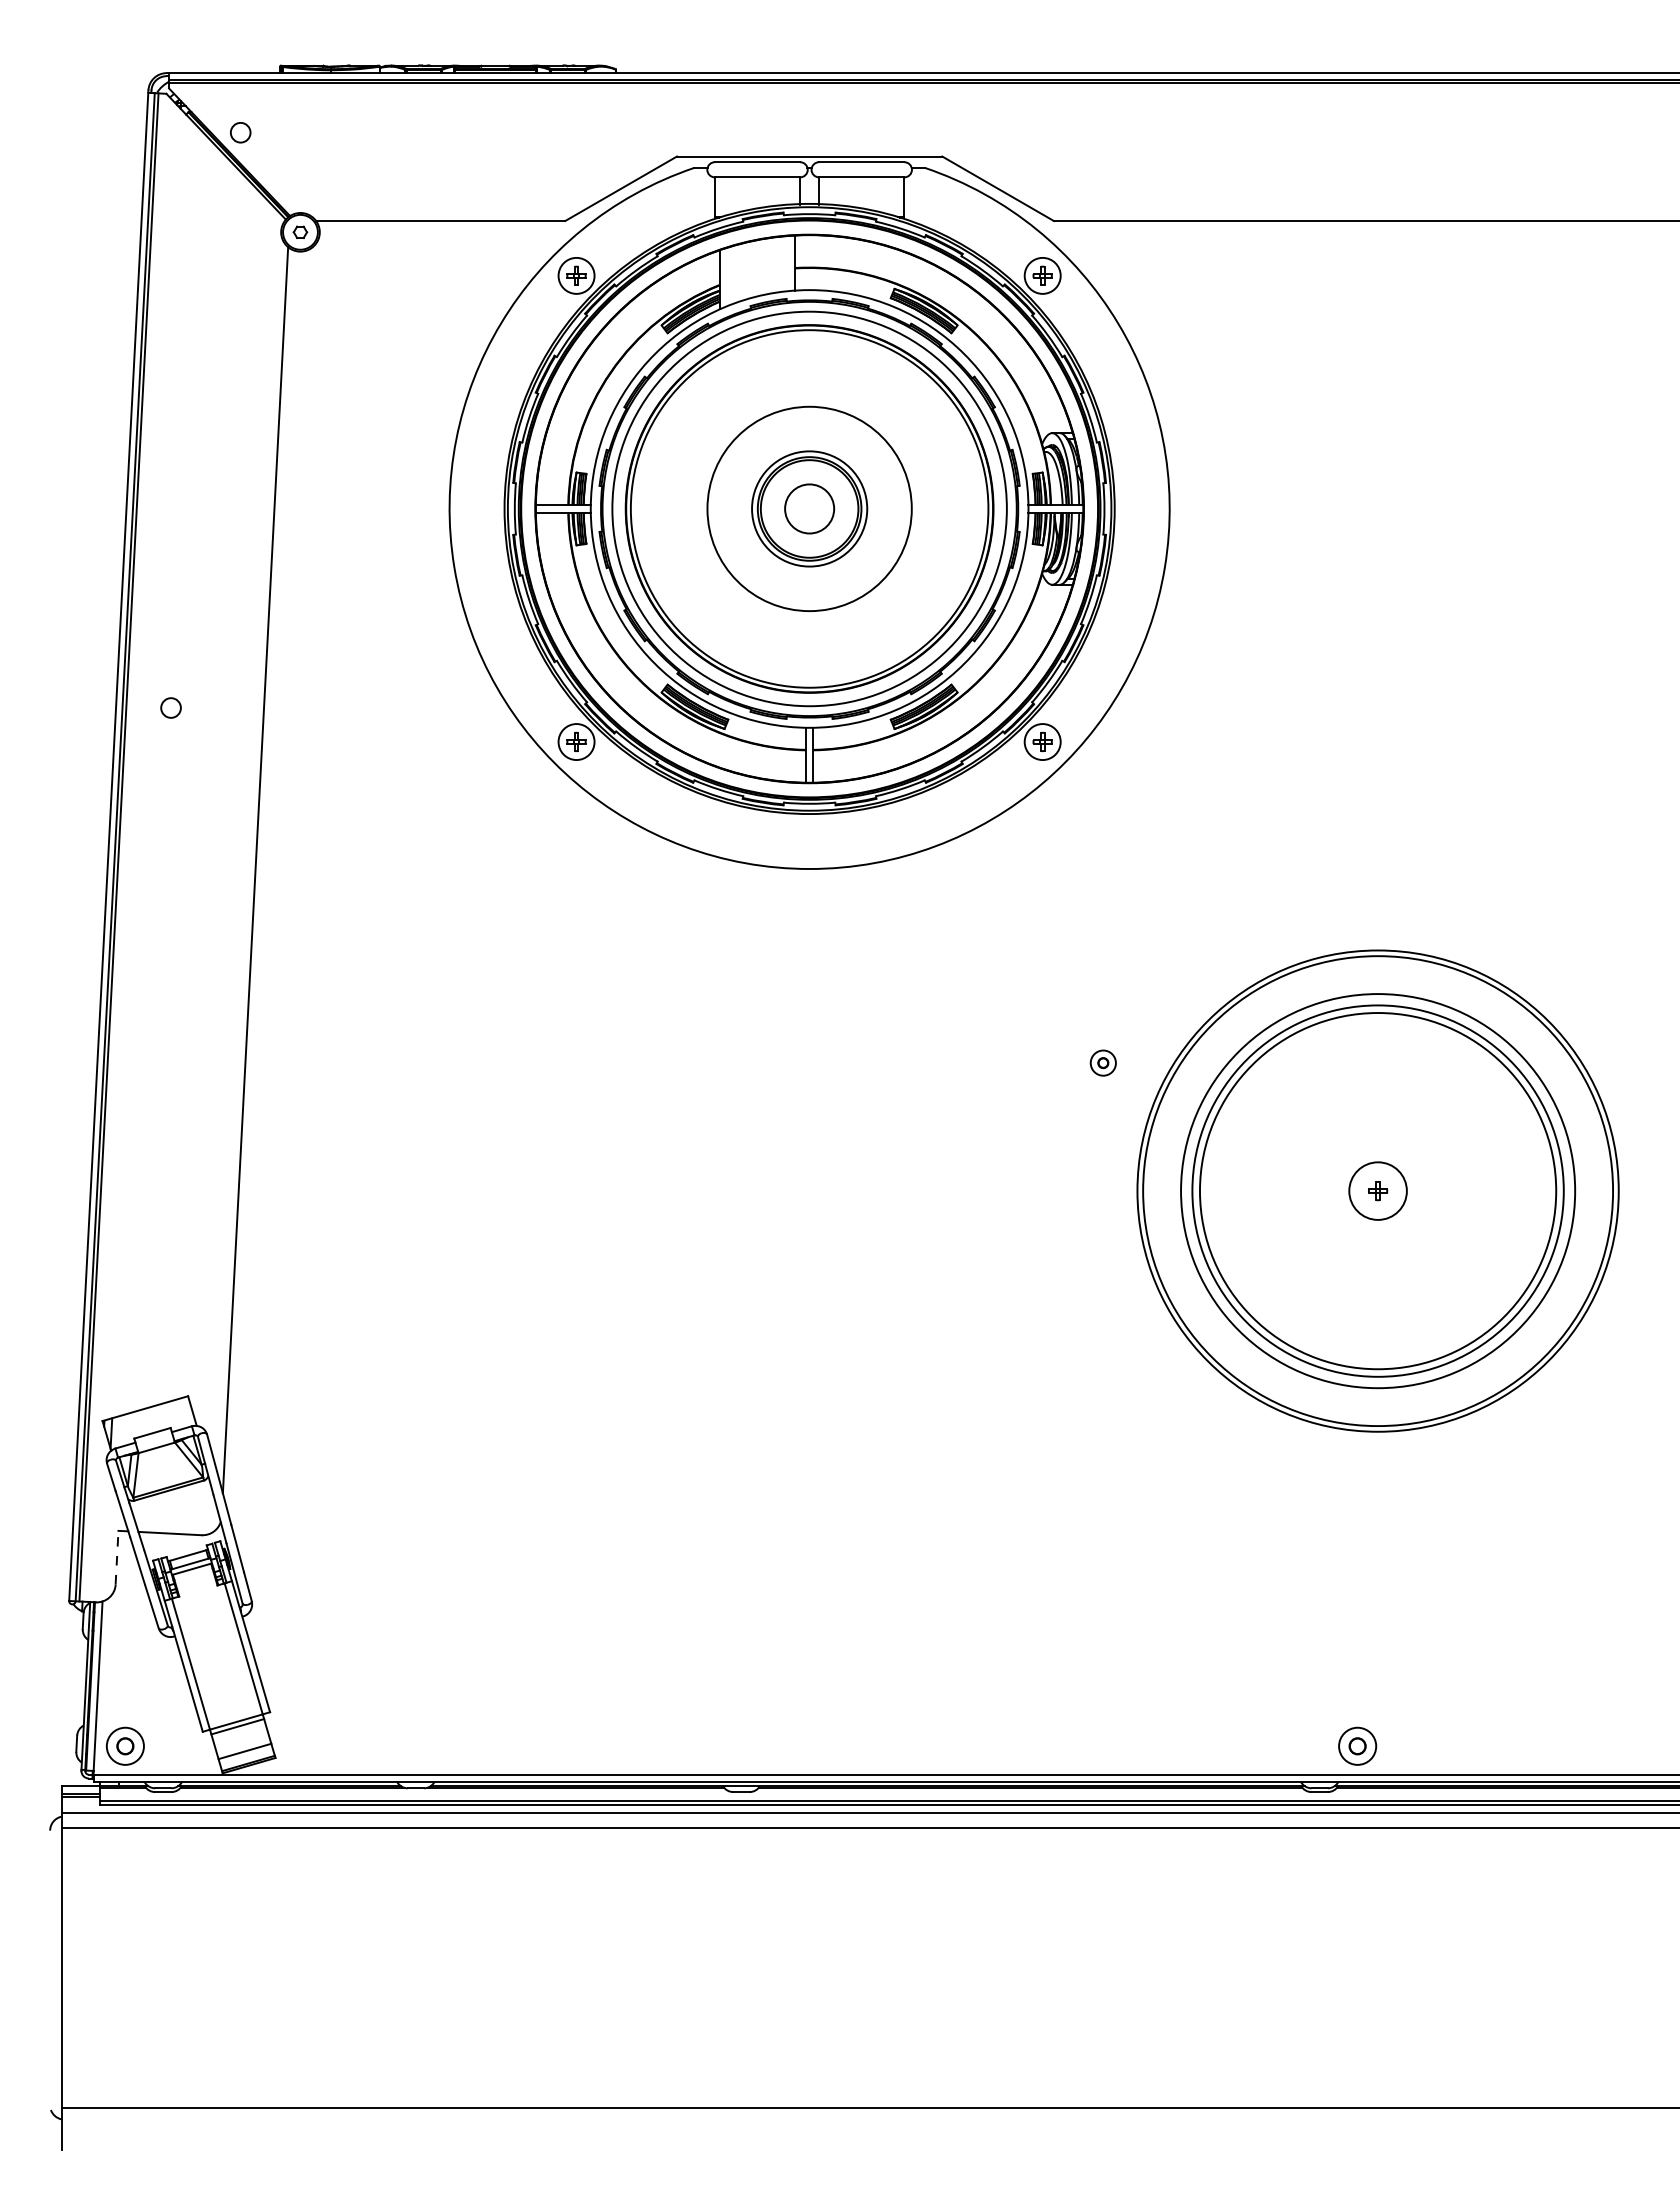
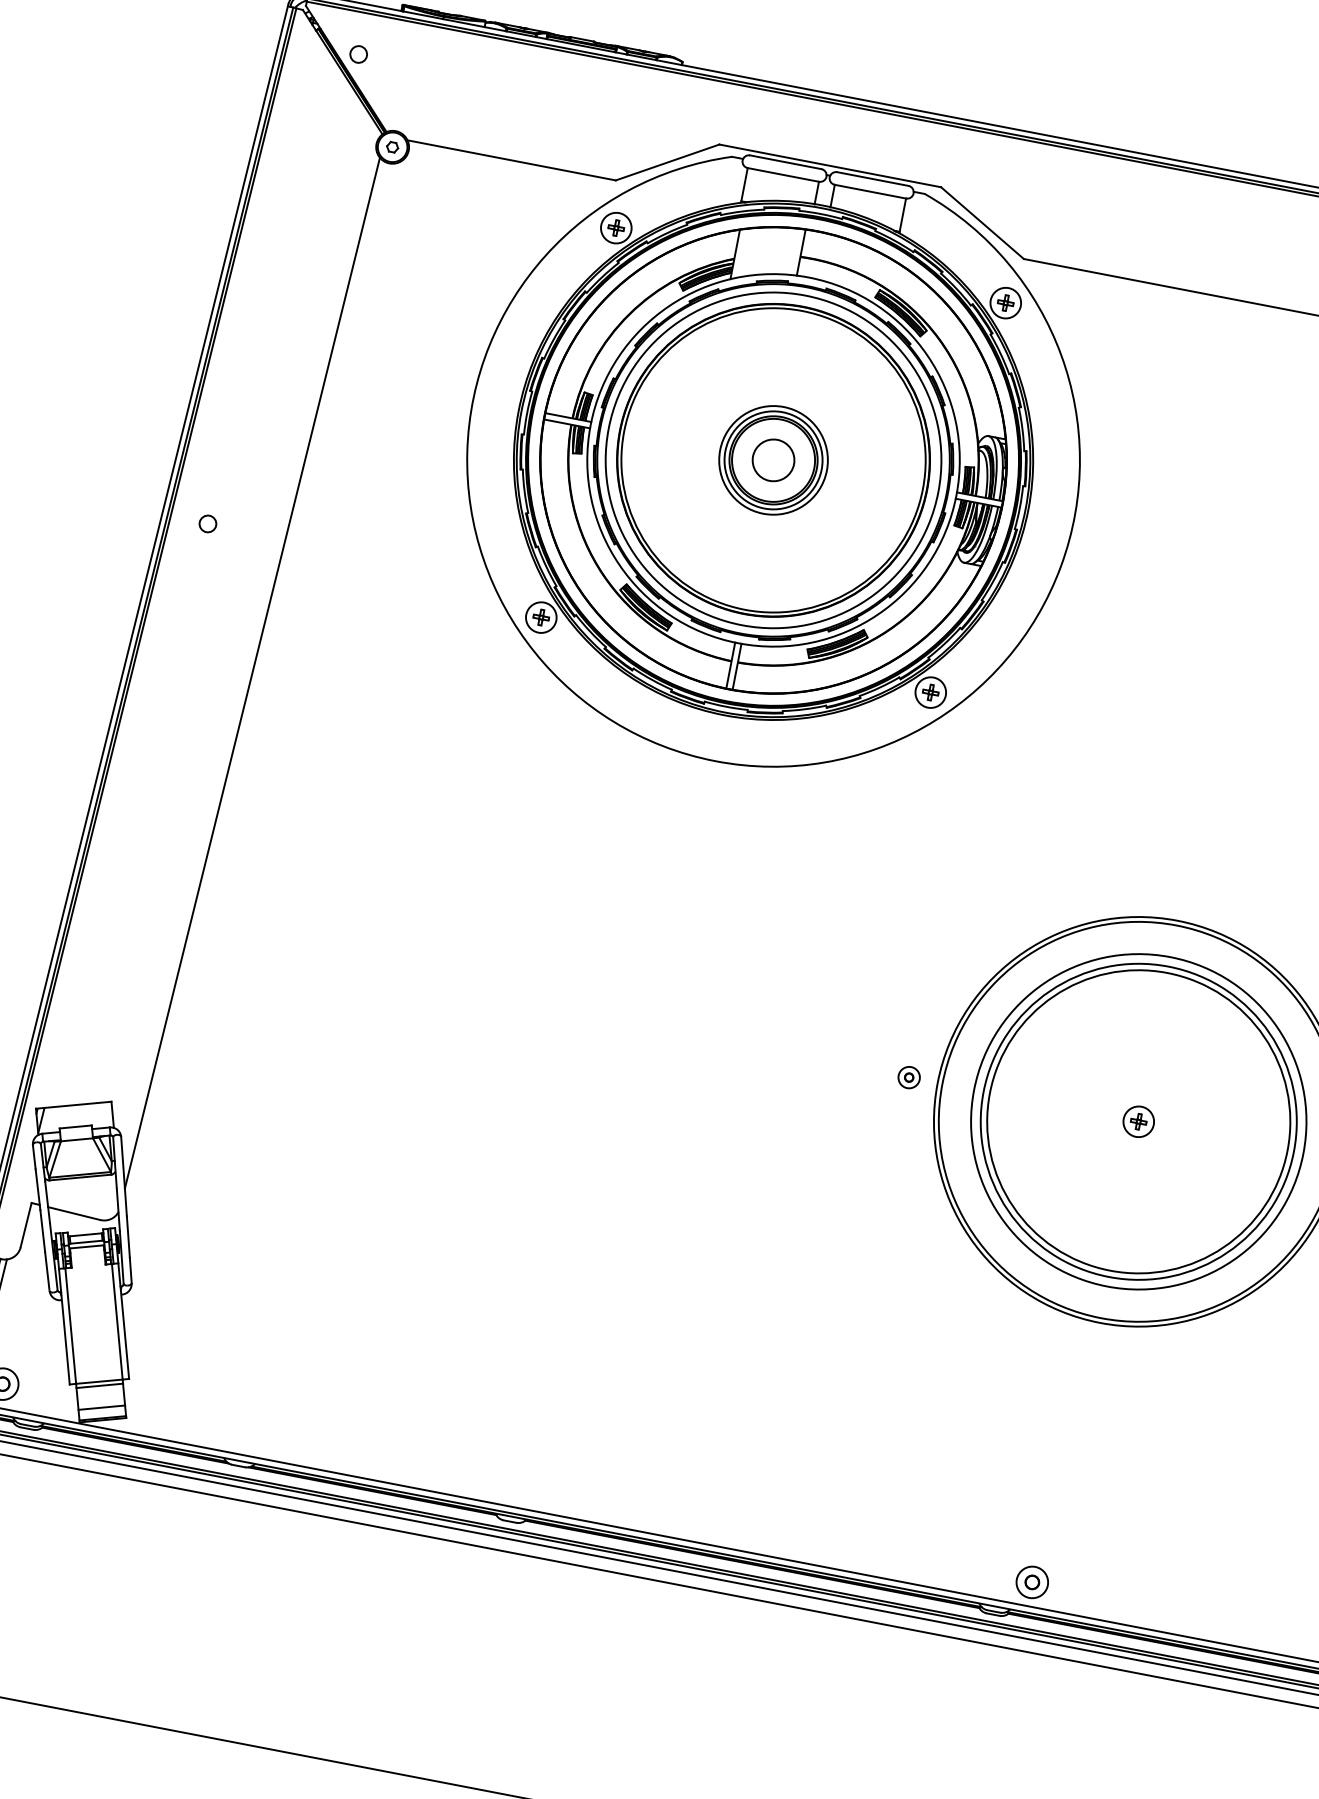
circle: (809, 508) -> (773, 459), size x0.62
part: (1102, 1062) -> (908, 1076), moved
circle: (1378, 1191) -> (1139, 1122), size x0.62
line: (117, 1557) -> (26, 1225), dashed -> solid

